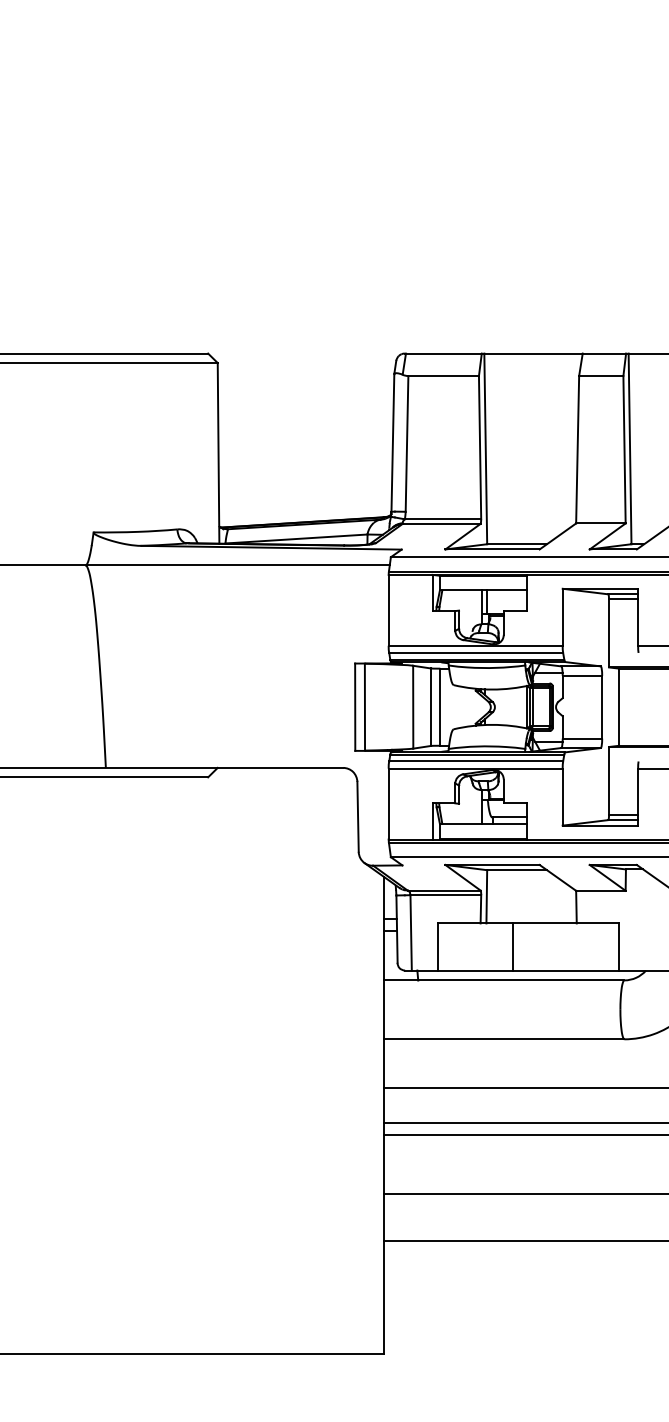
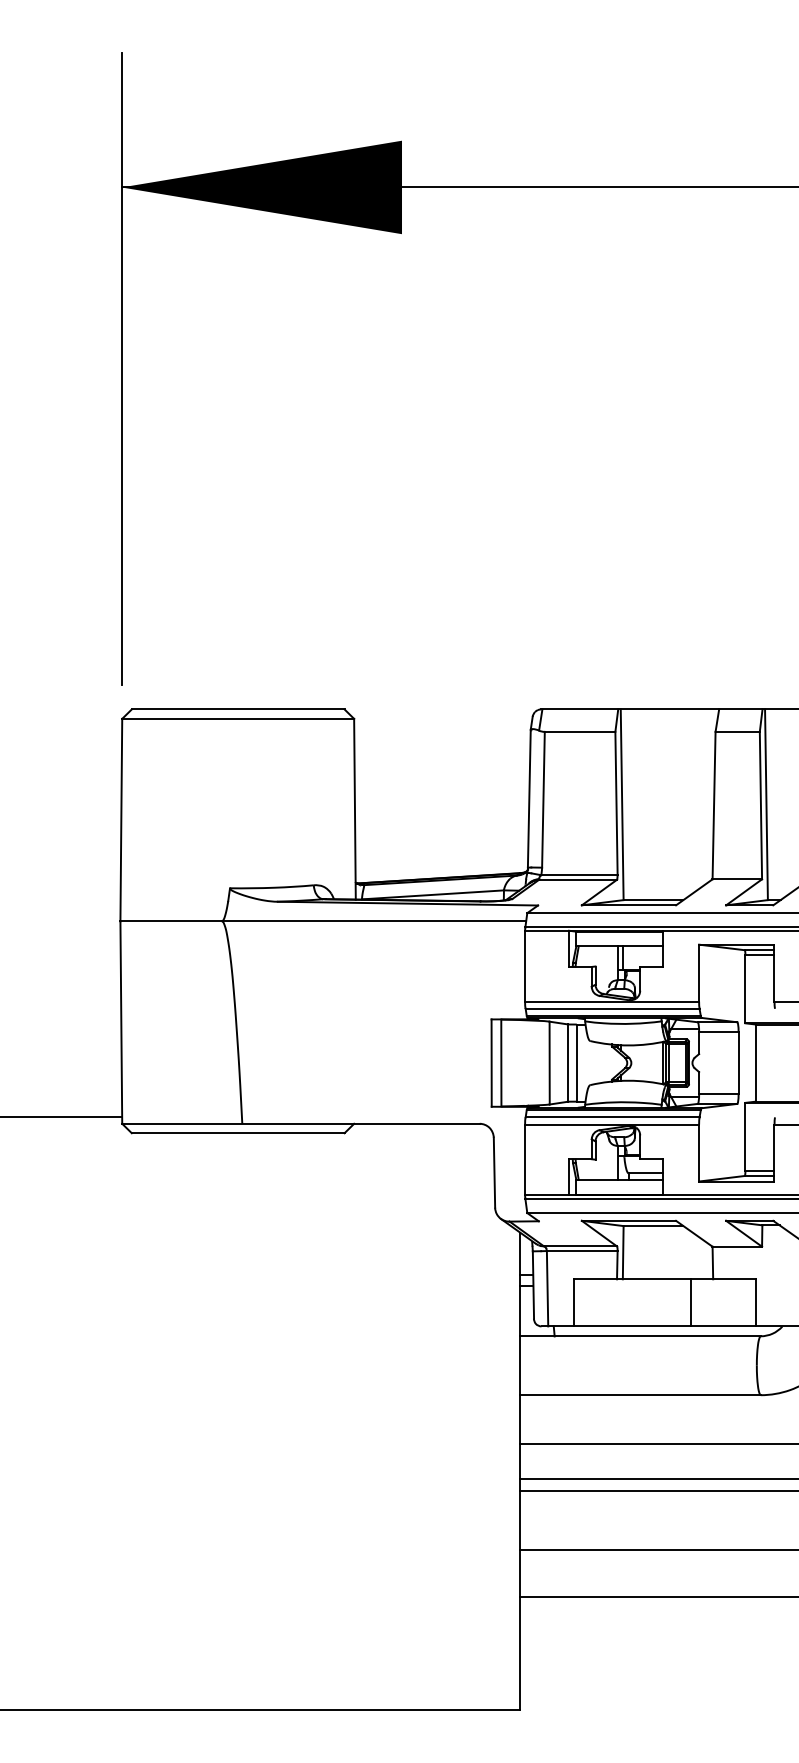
line: (513, 946) -> (690, 1302), moved

